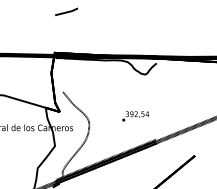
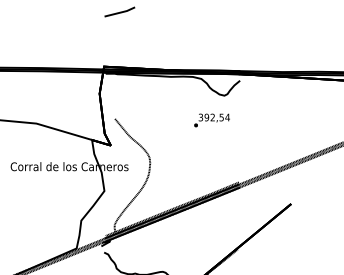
text: (135, 116) -> (211, 120), moved

